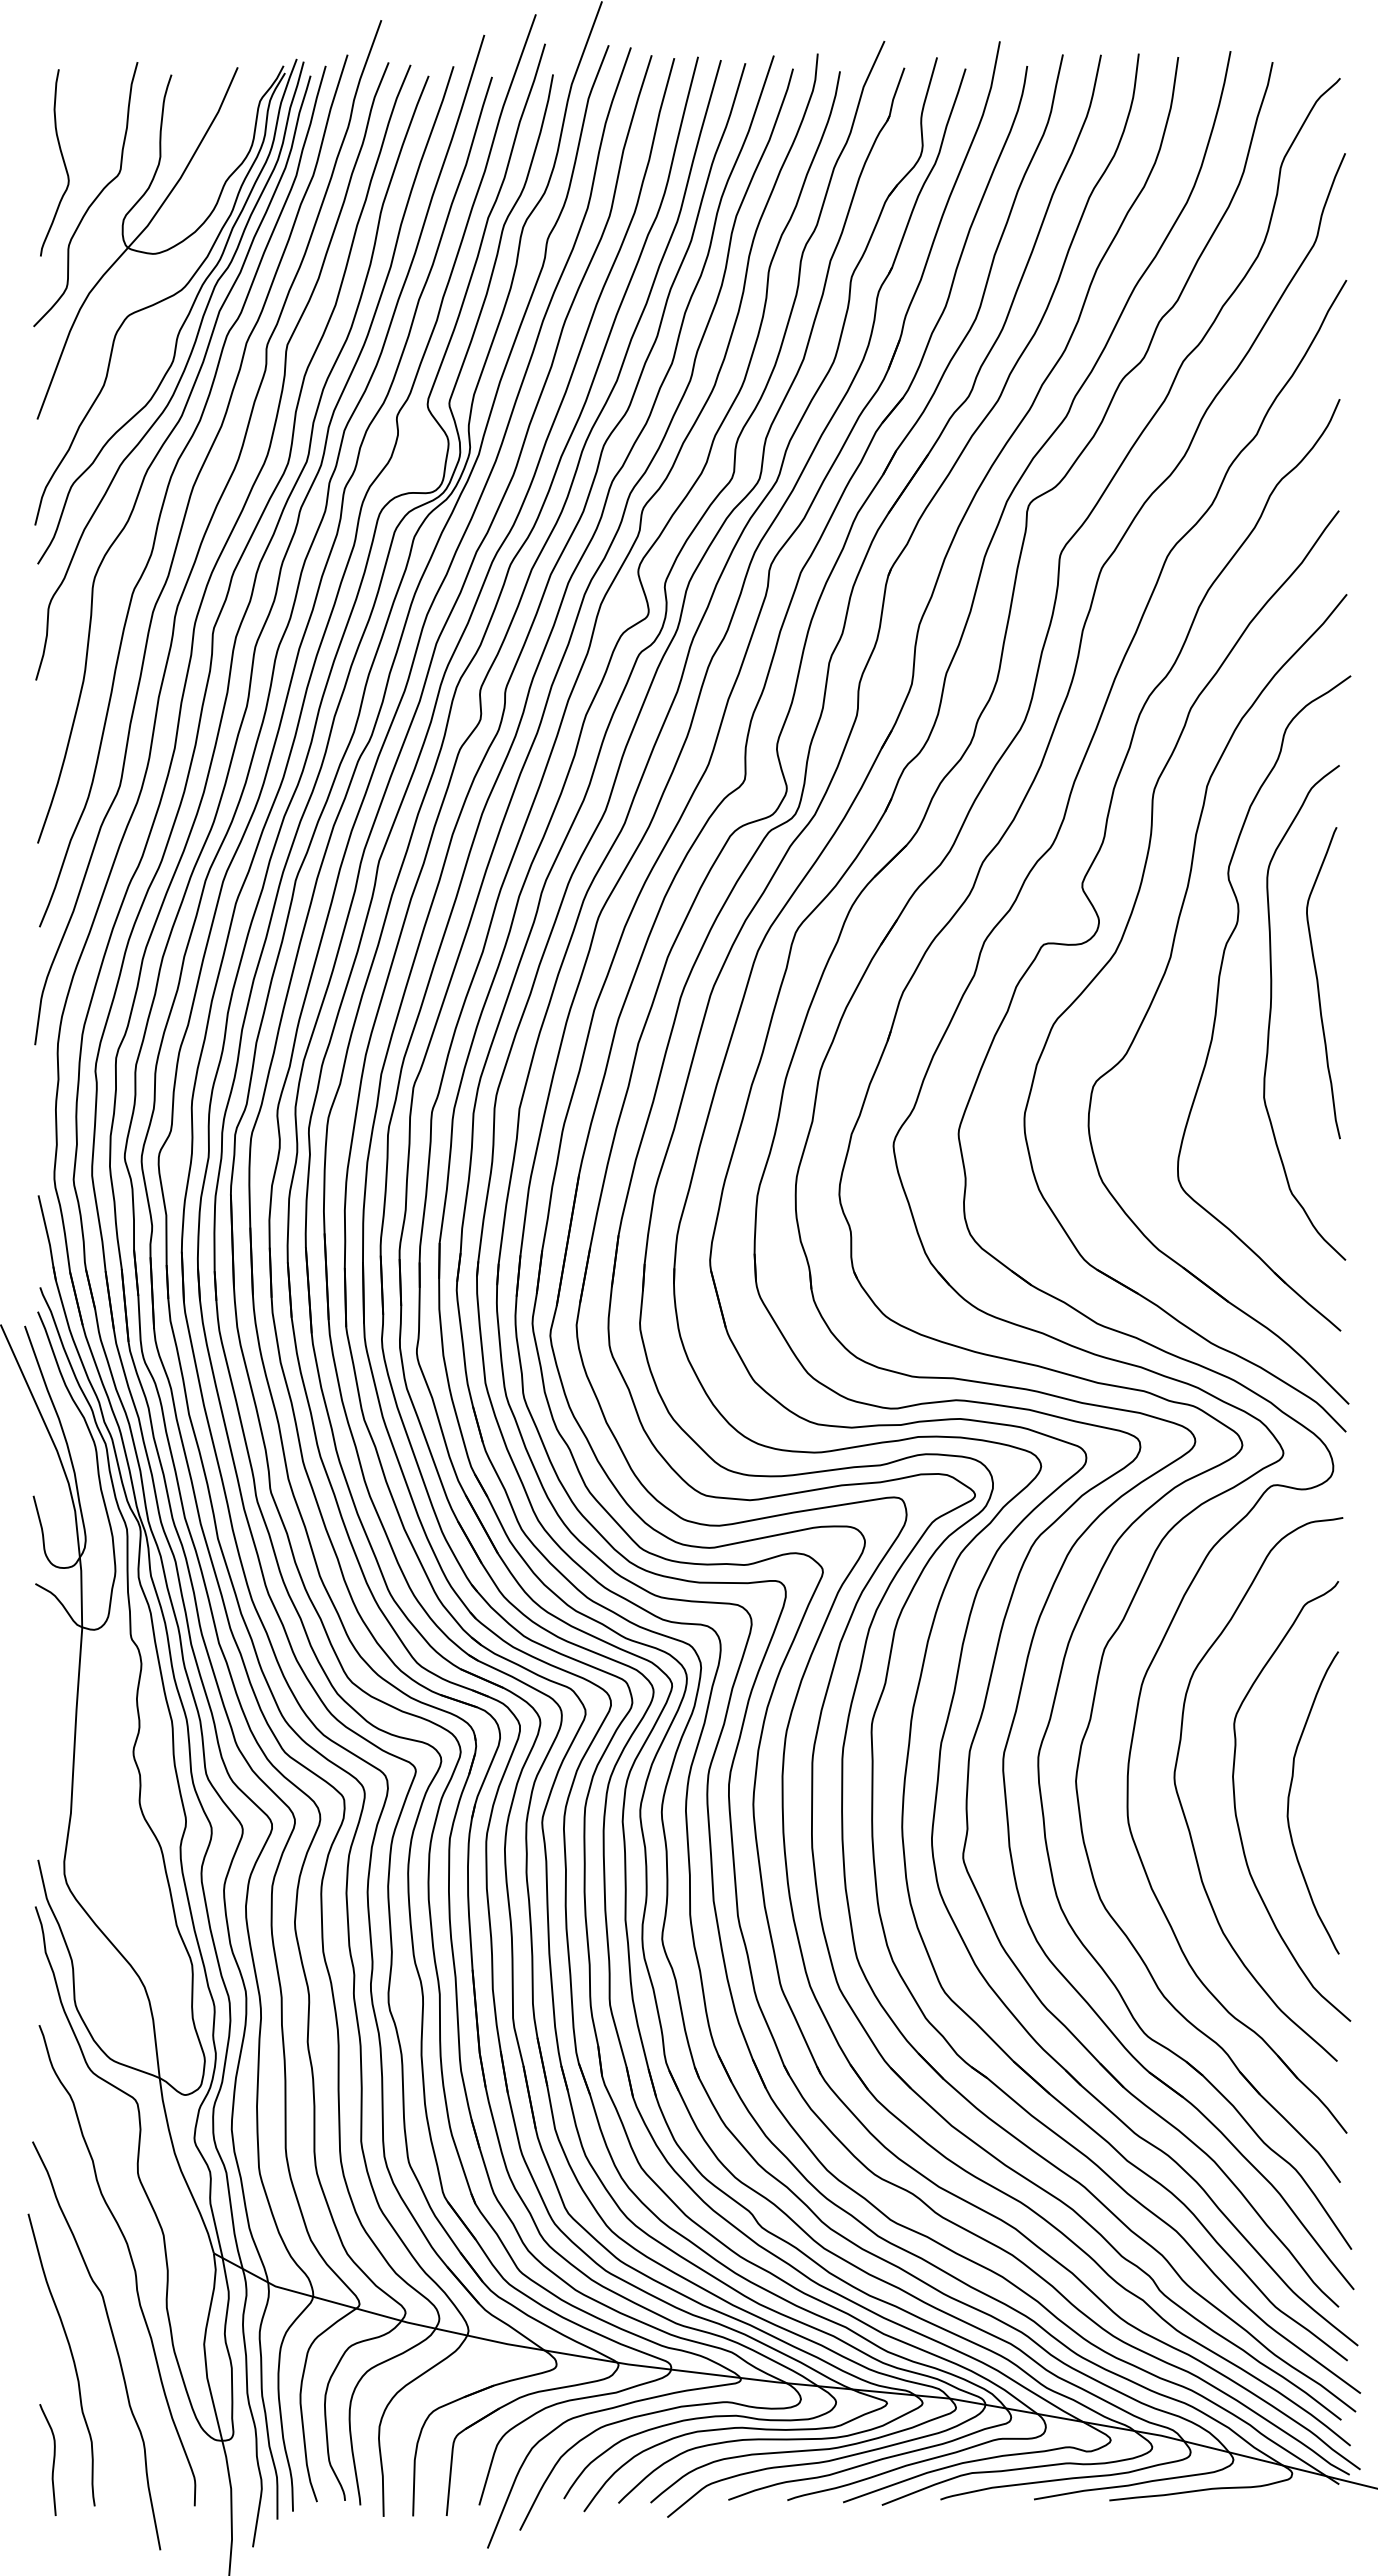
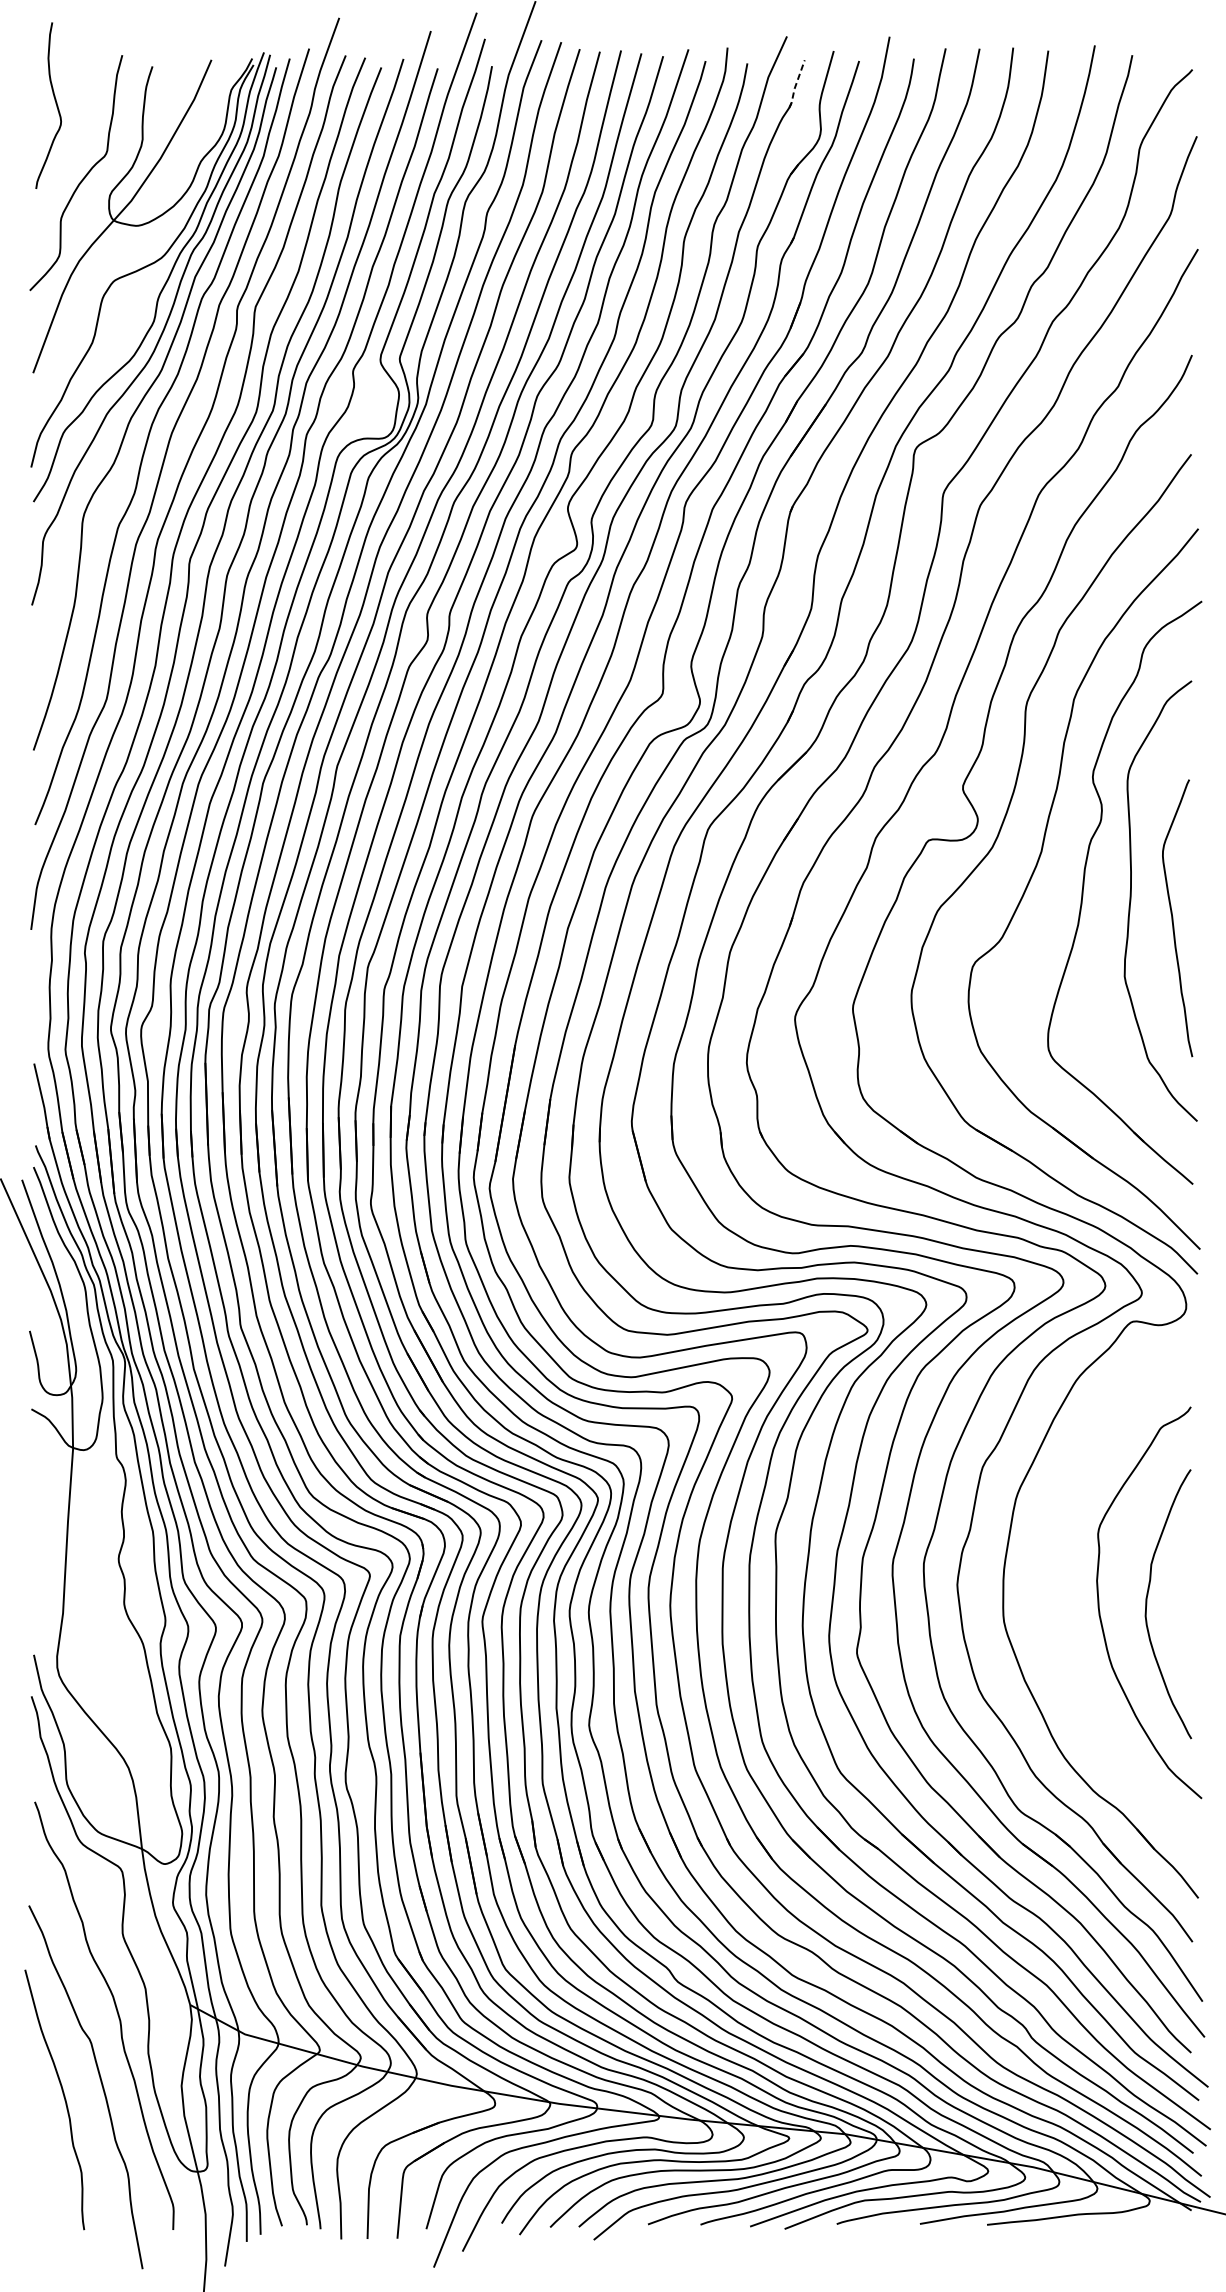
line: (894, 95) -> (795, 84), solid -> dashed
curve: (62, 160) -> (55, 103), moved
curve: (1318, 983) -> (1173, 918), moved
curve: (1183, 1808) -> (1053, 1609), removed
curve: (53, 2459) -> (47, 2188), removed

